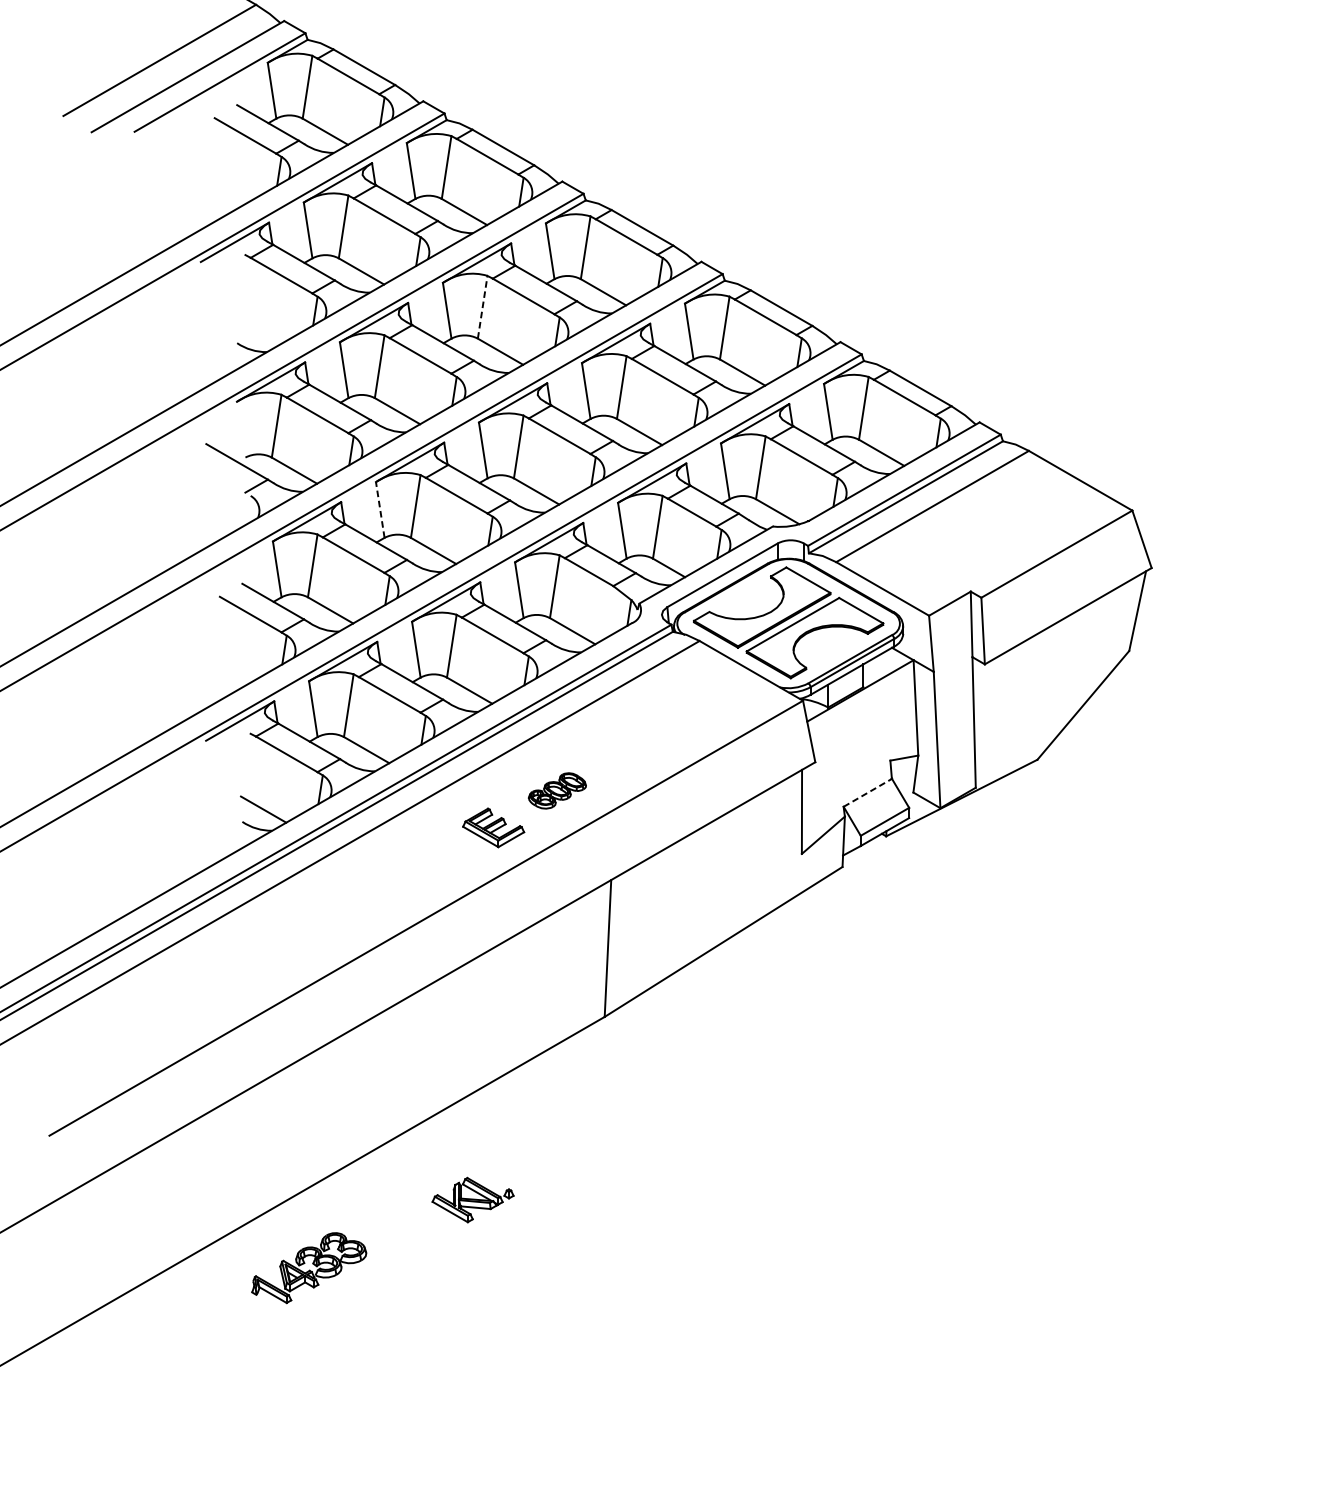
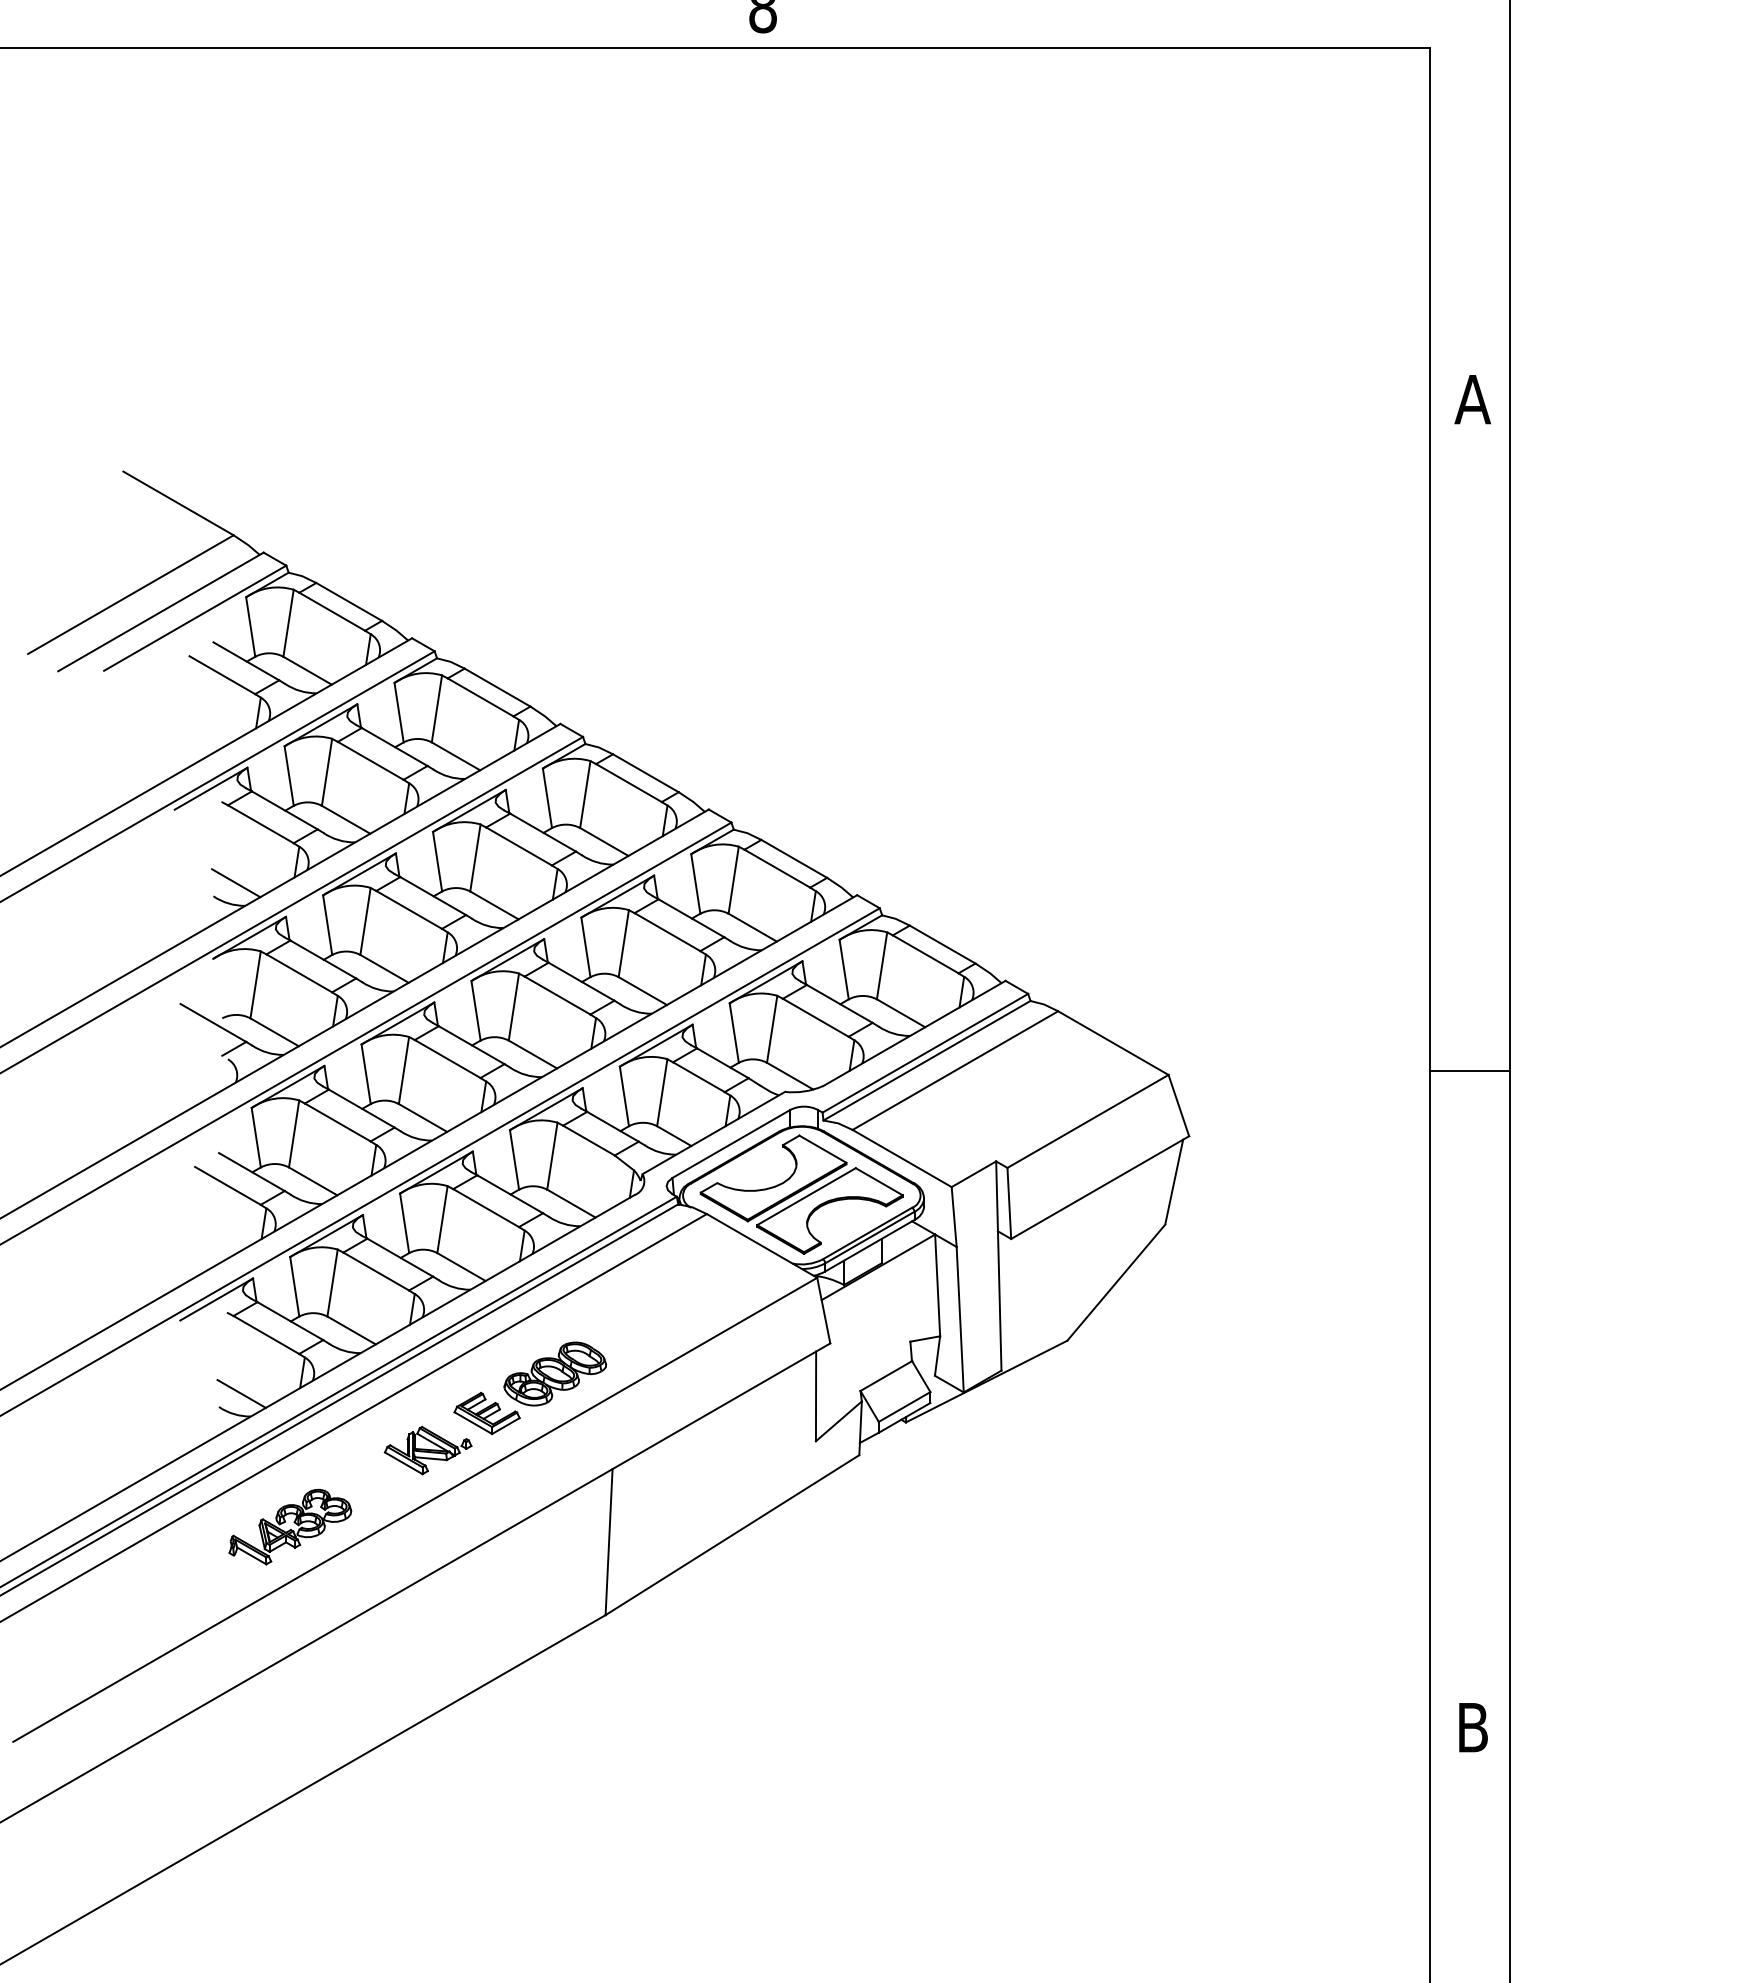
line: (482, 307) -> (475, 858), dashed -> solid
line: (258, 331) -> (236, 883), added
line: (380, 509) -> (366, 1073), dashed -> solid
part: (556, 790) -> (554, 1373), size x1.67
line: (867, 793) -> (886, 1376), dashed -> solid
part: (472, 1200) -> (427, 1450), moved
part: (309, 1267) -> (290, 1526), moved

